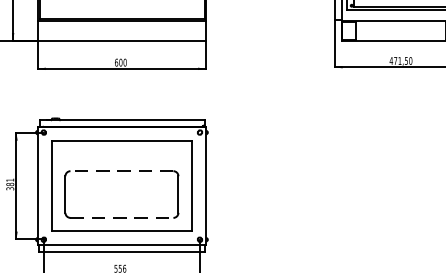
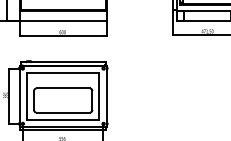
line: (122, 171) -> (63, 88), dashed -> solid
line: (122, 217) -> (63, 112), dashed -> solid

